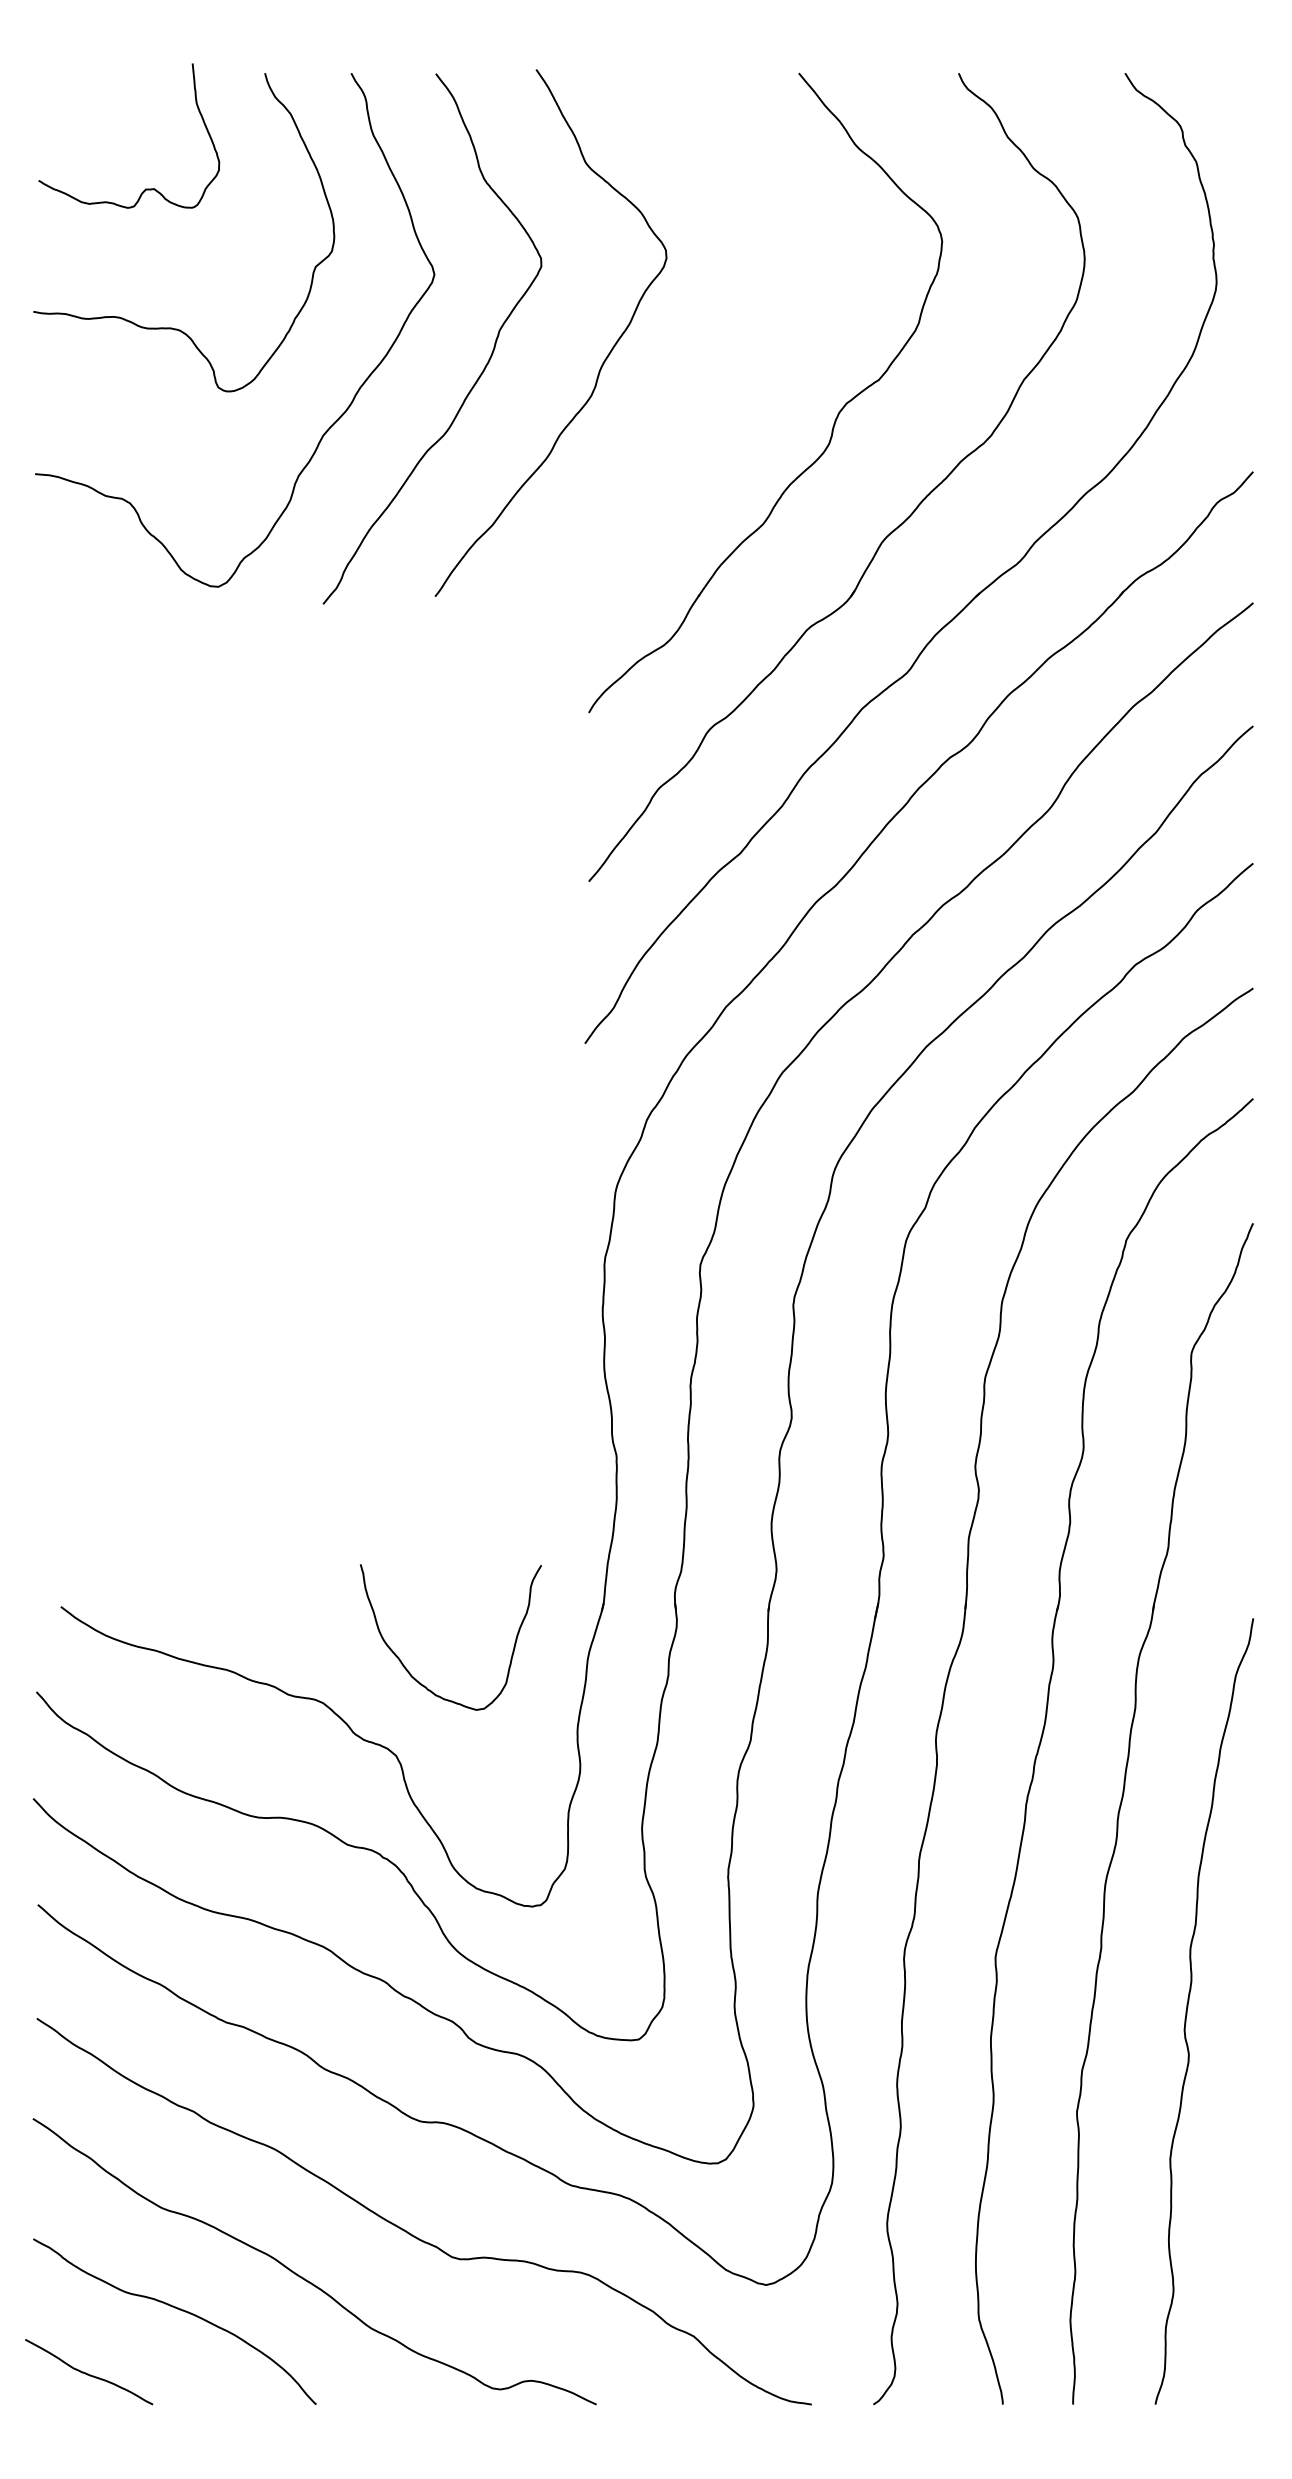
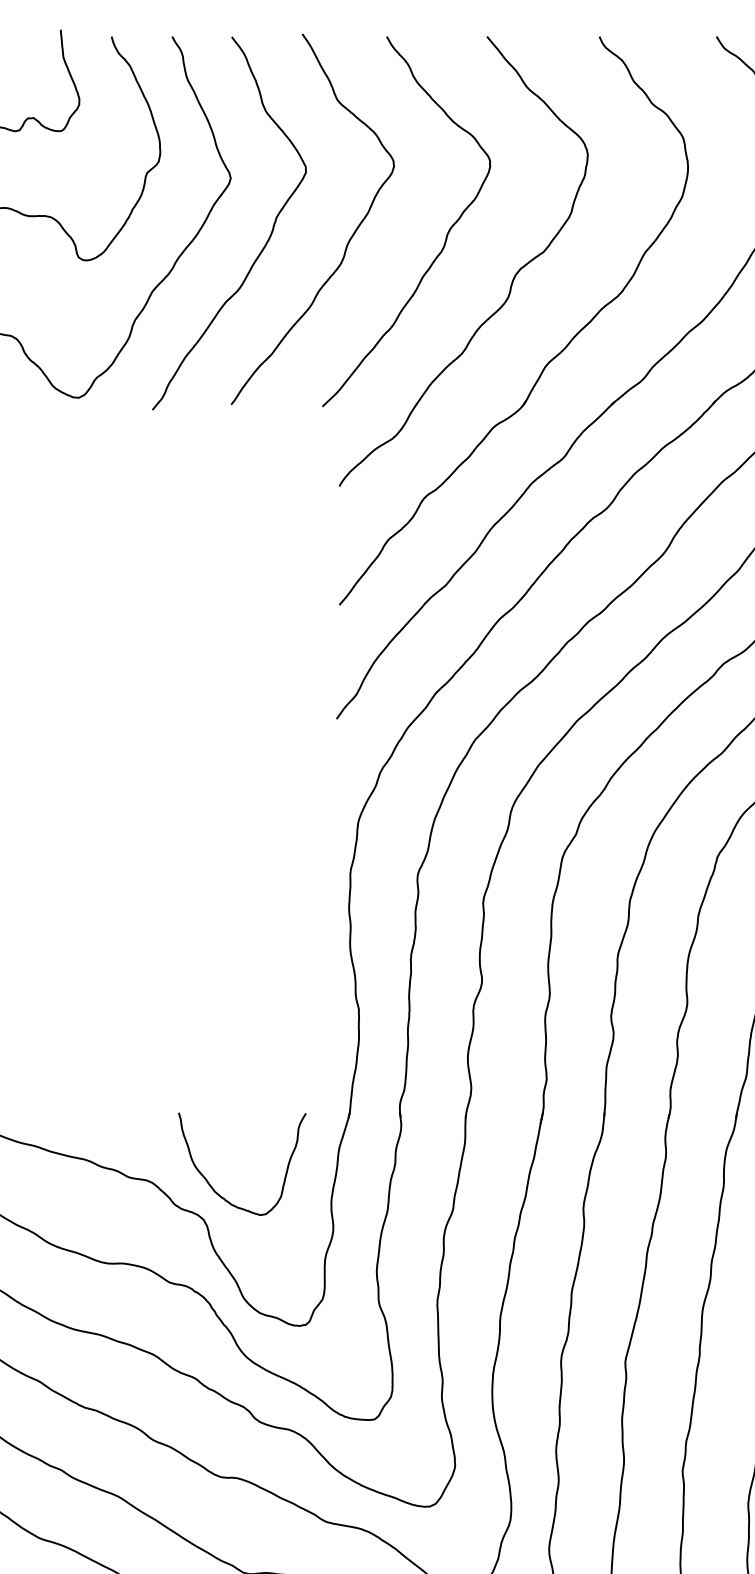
curve: (741, 354) -> (446, 234), added
curve: (406, 1667) -> (211, 1185), moved

